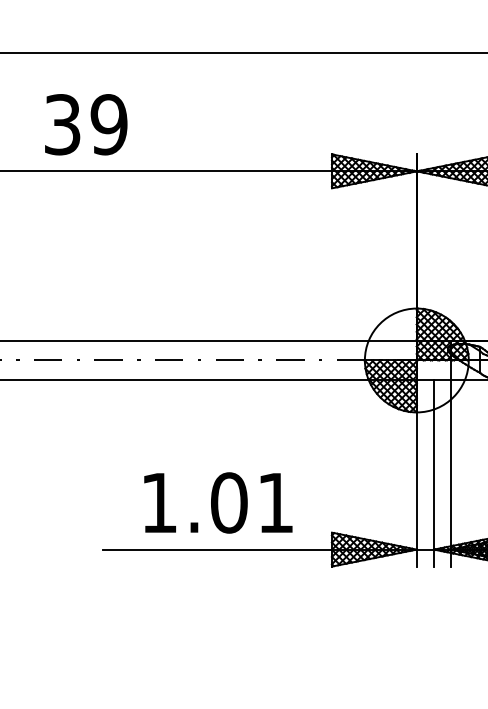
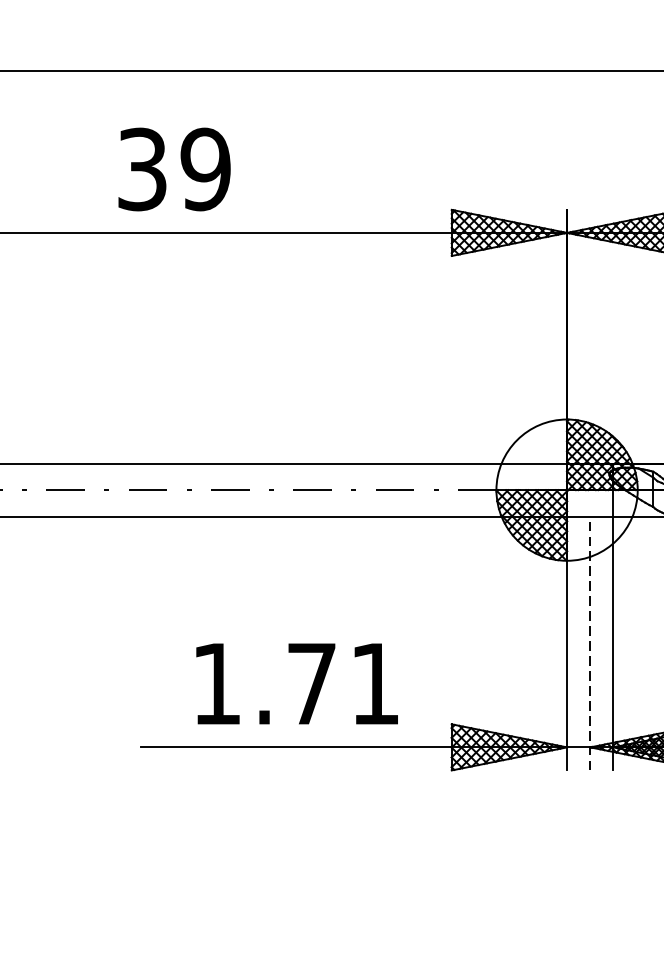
text: (86, 124) -> (174, 169), moved
line: (433, 472) -> (589, 642), solid -> dashed
text: (229, 502) -> (312, 683), 1.01 -> 1.71

